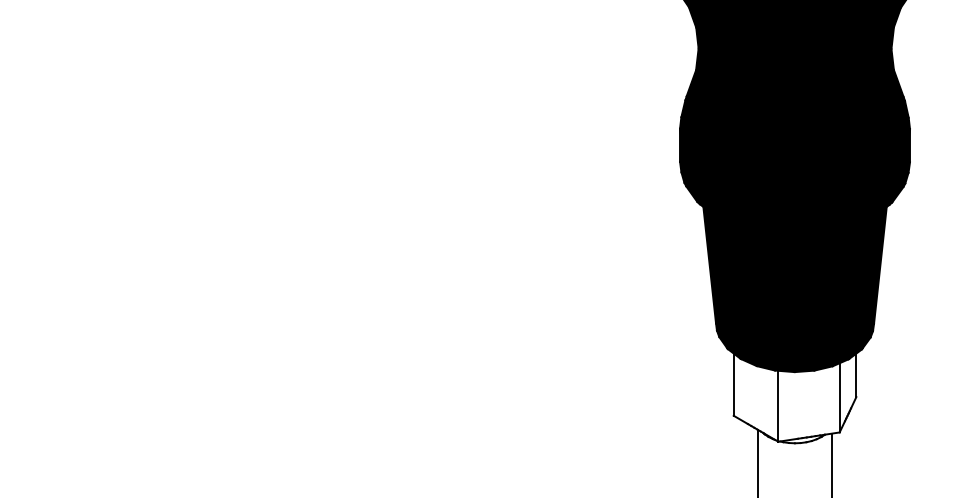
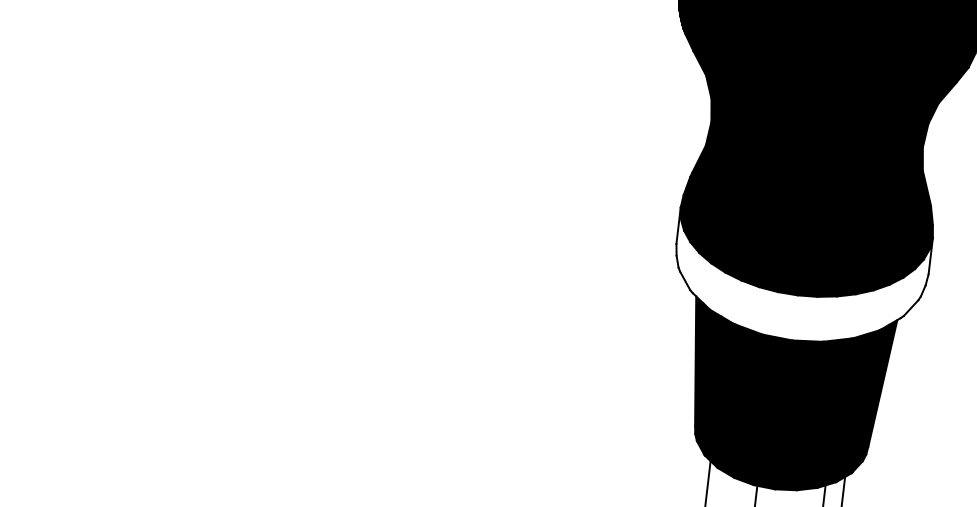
fill: (795, 182) -> (800, 281), removed

